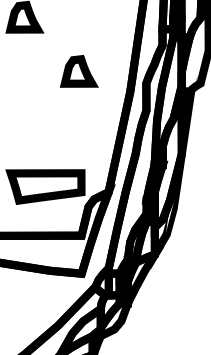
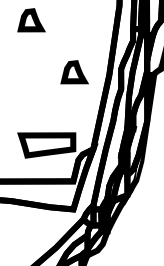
part: (79, 71) -> (74, 72), moved

